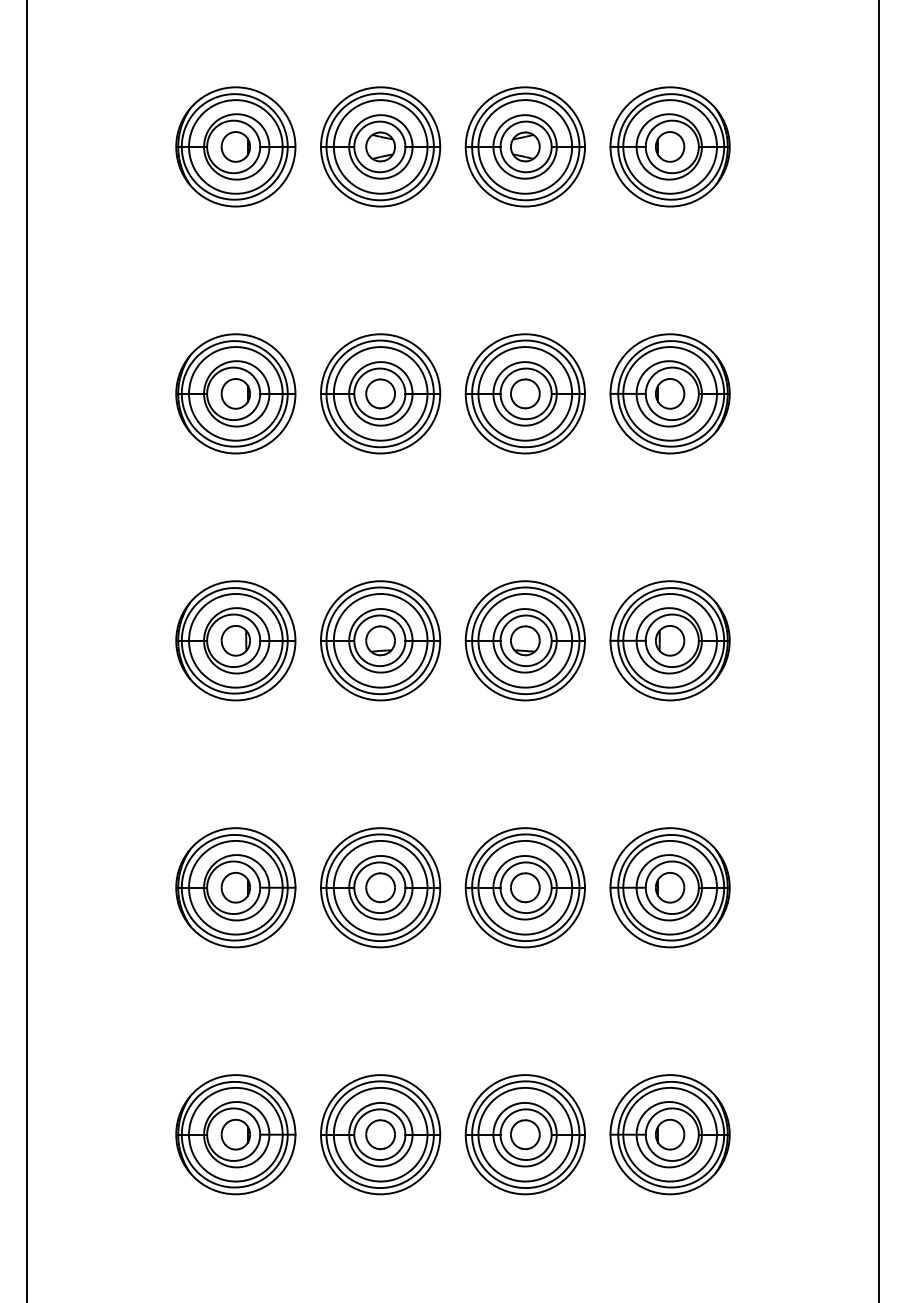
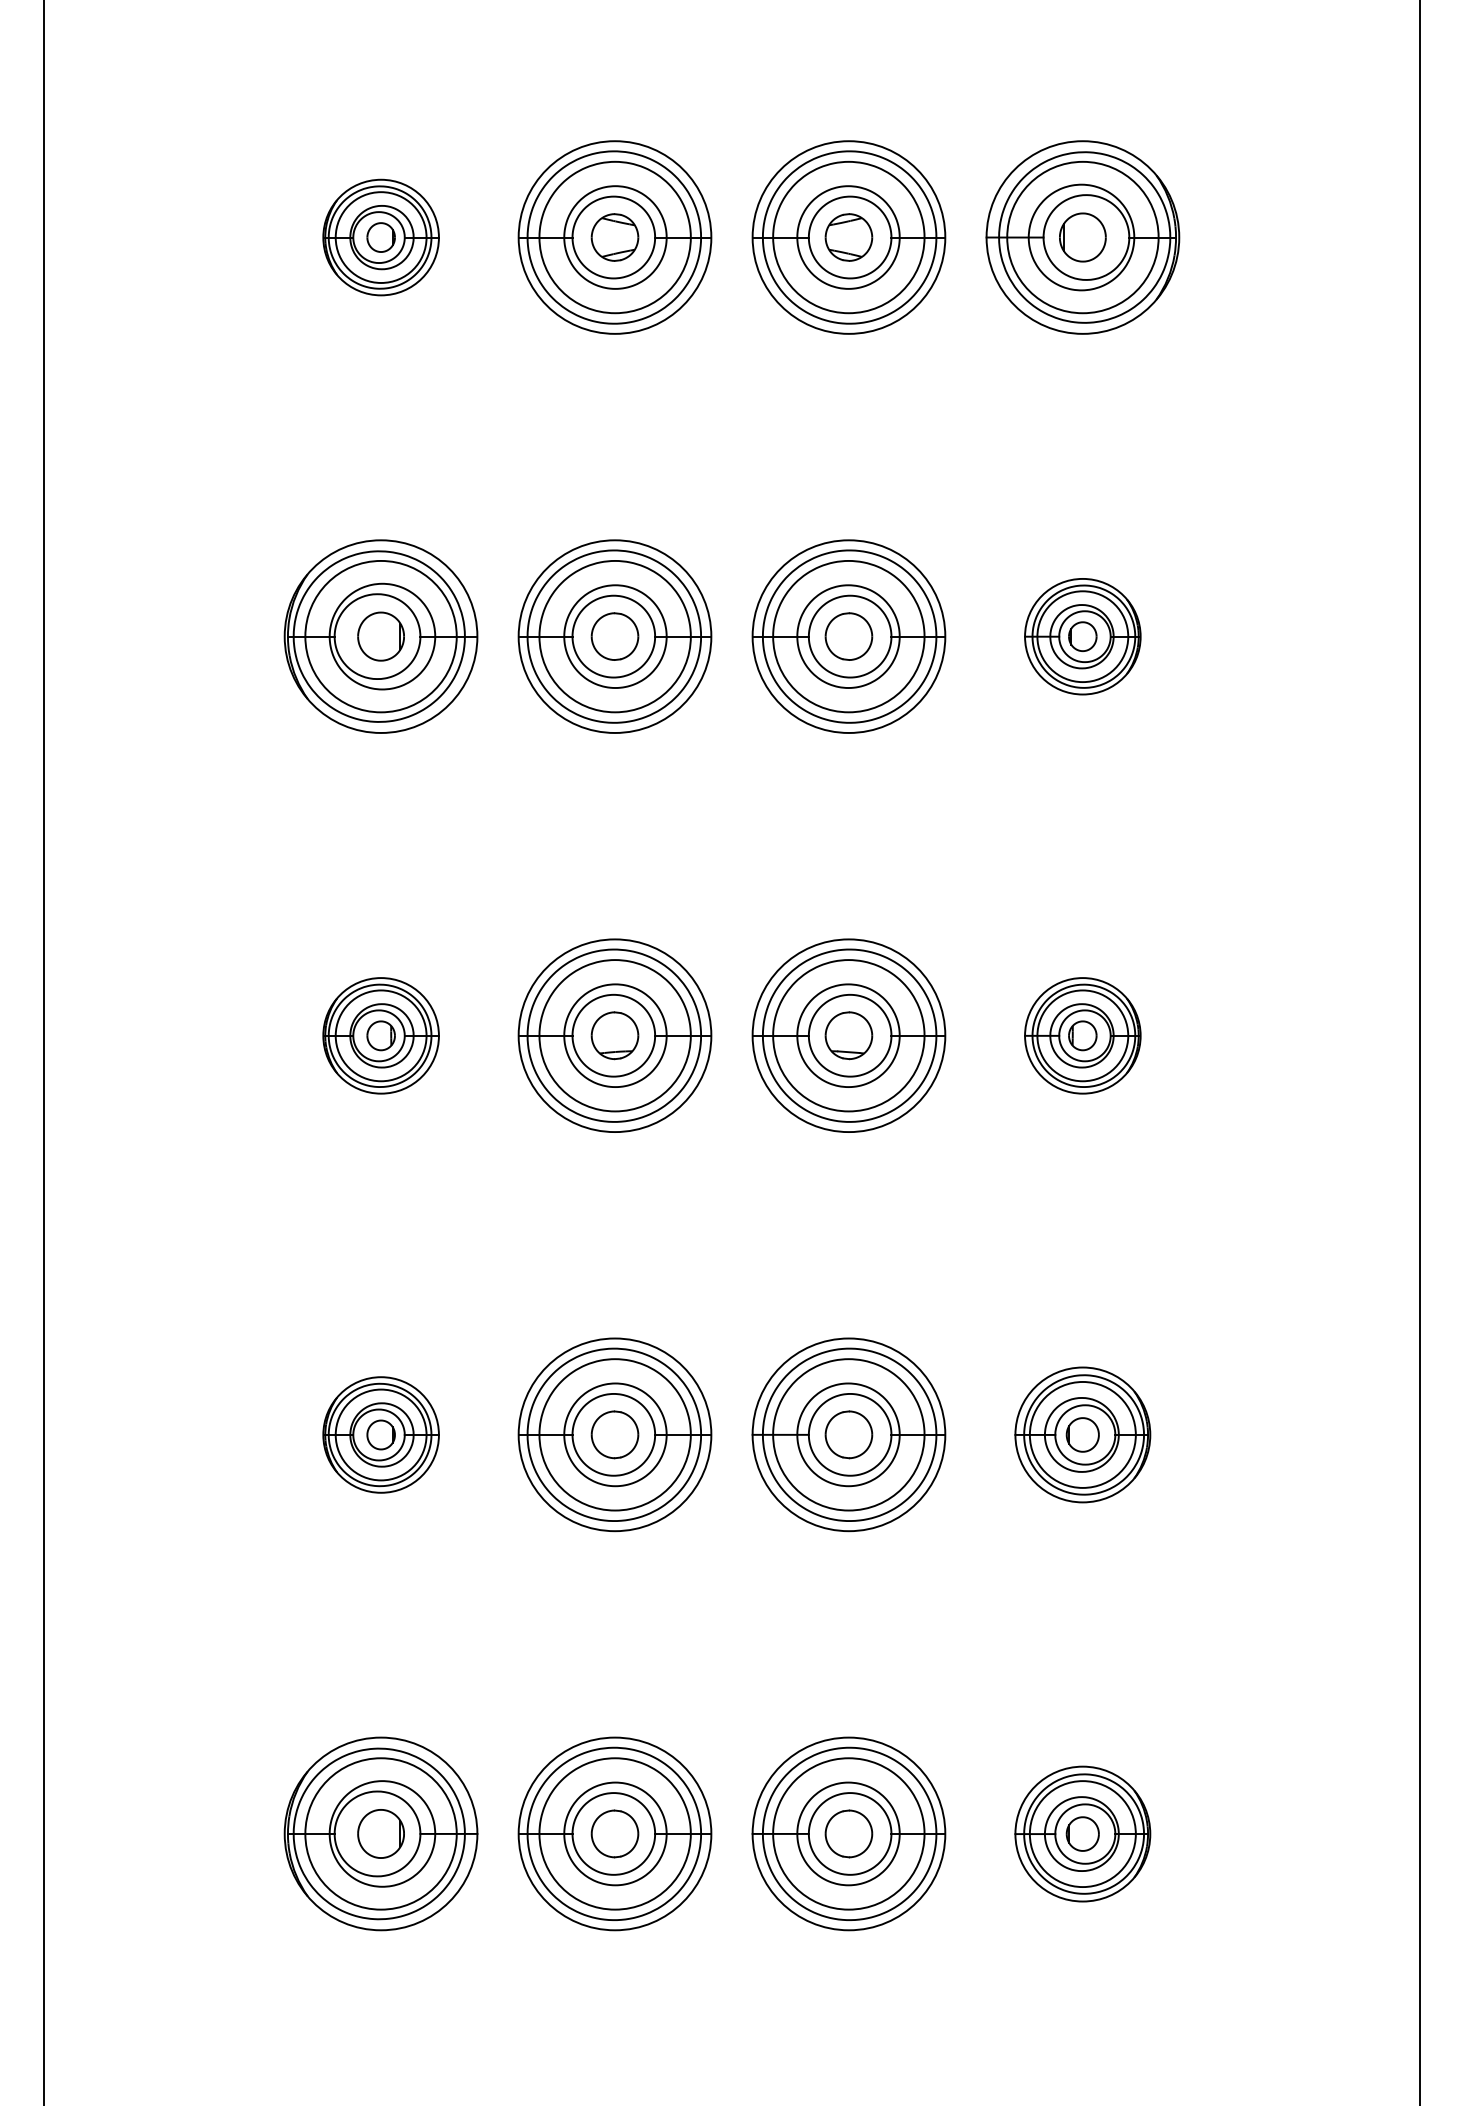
part: (235, 146) -> (380, 236), size x0.6
part: (669, 393) -> (1081, 636), size x0.6
part: (235, 640) -> (380, 1035), size x0.6
part: (669, 640) -> (1081, 1035), size x0.6
part: (235, 887) -> (380, 1434), size x0.6
part: (669, 887) -> (1081, 1434), size x0.7
part: (669, 1134) -> (1081, 1833), size x0.7

